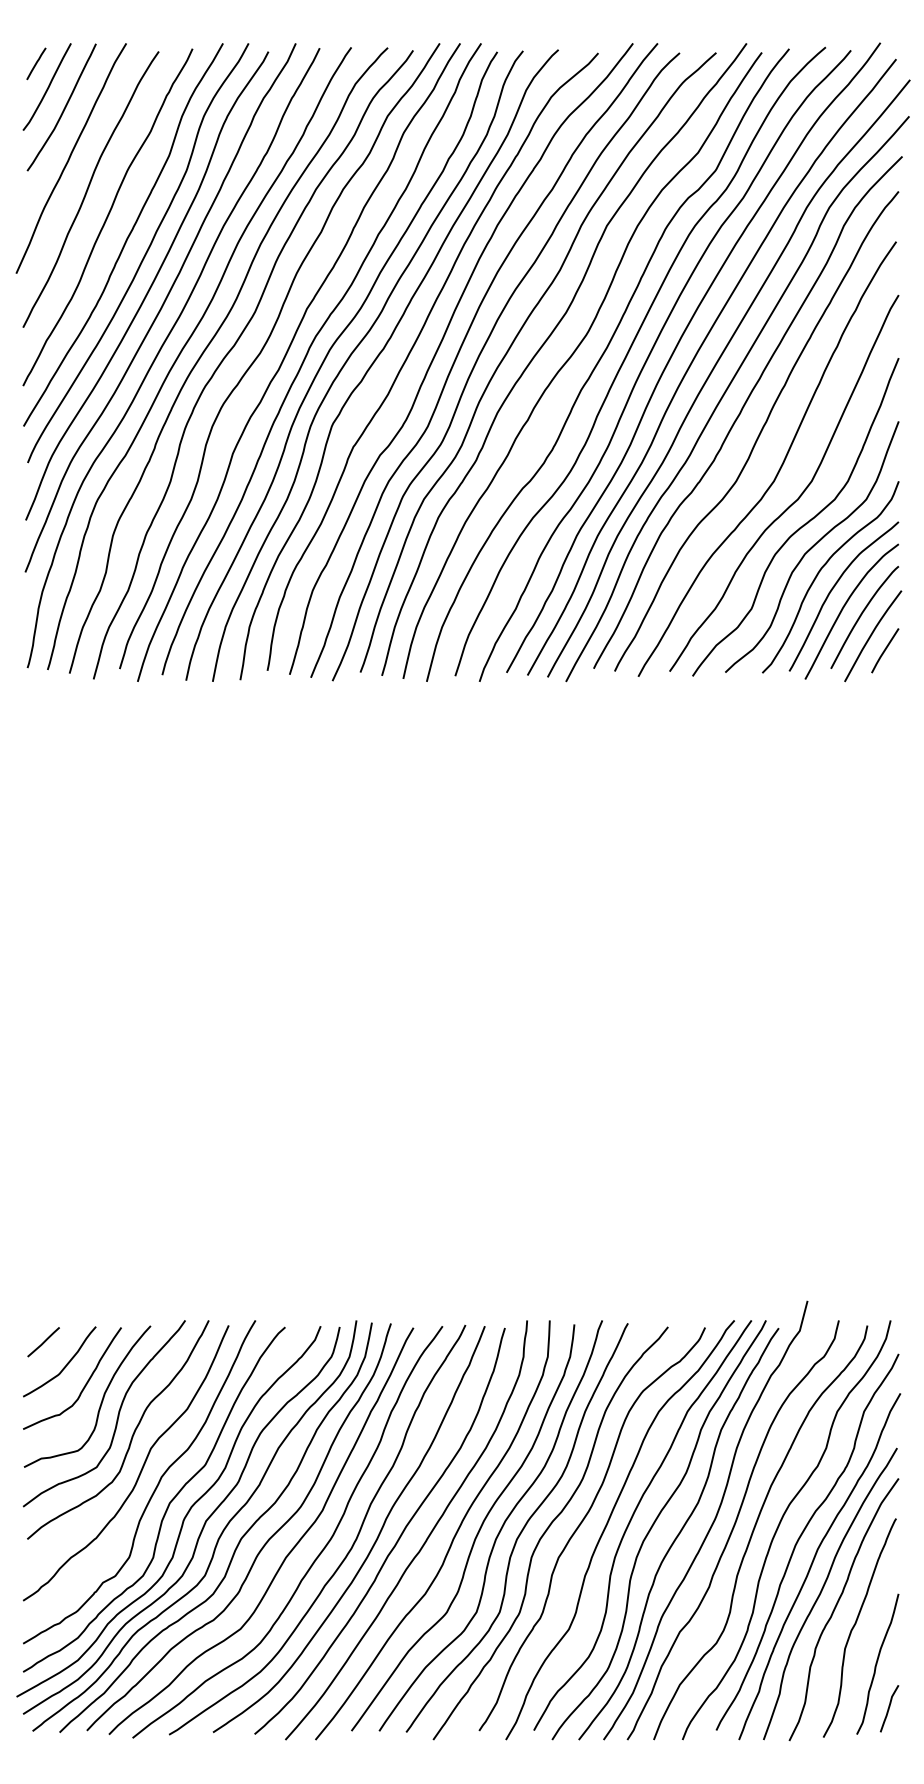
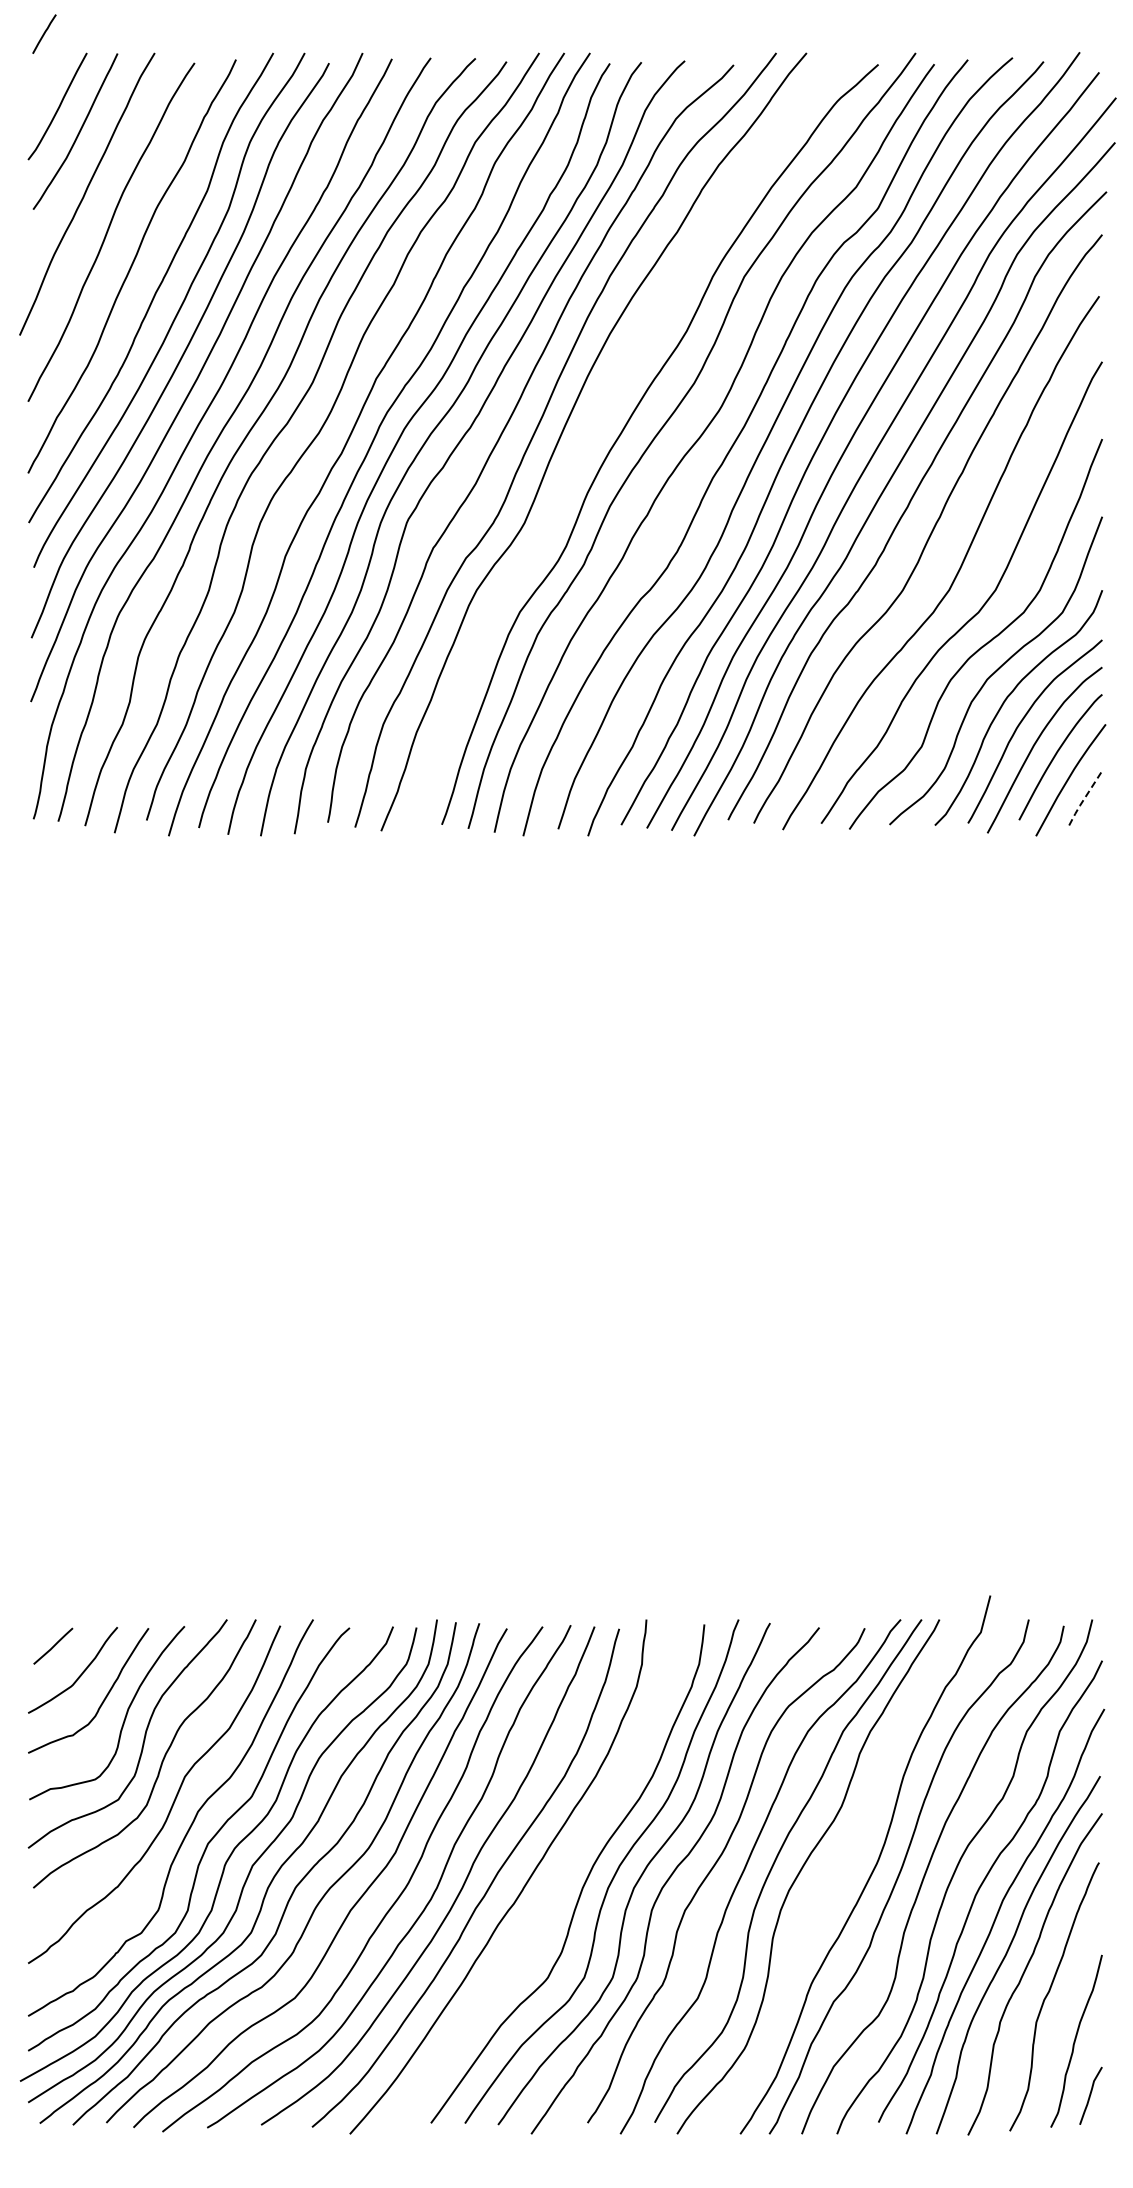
line: (36, 63) -> (44, 33), moved
curve: (482, 351) -> (591, 431), removed
line: (884, 651) -> (1084, 799), solid -> dashed
curve: (678, 1533) -> (832, 1881), removed
curve: (452, 1539) -> (554, 1888), removed

